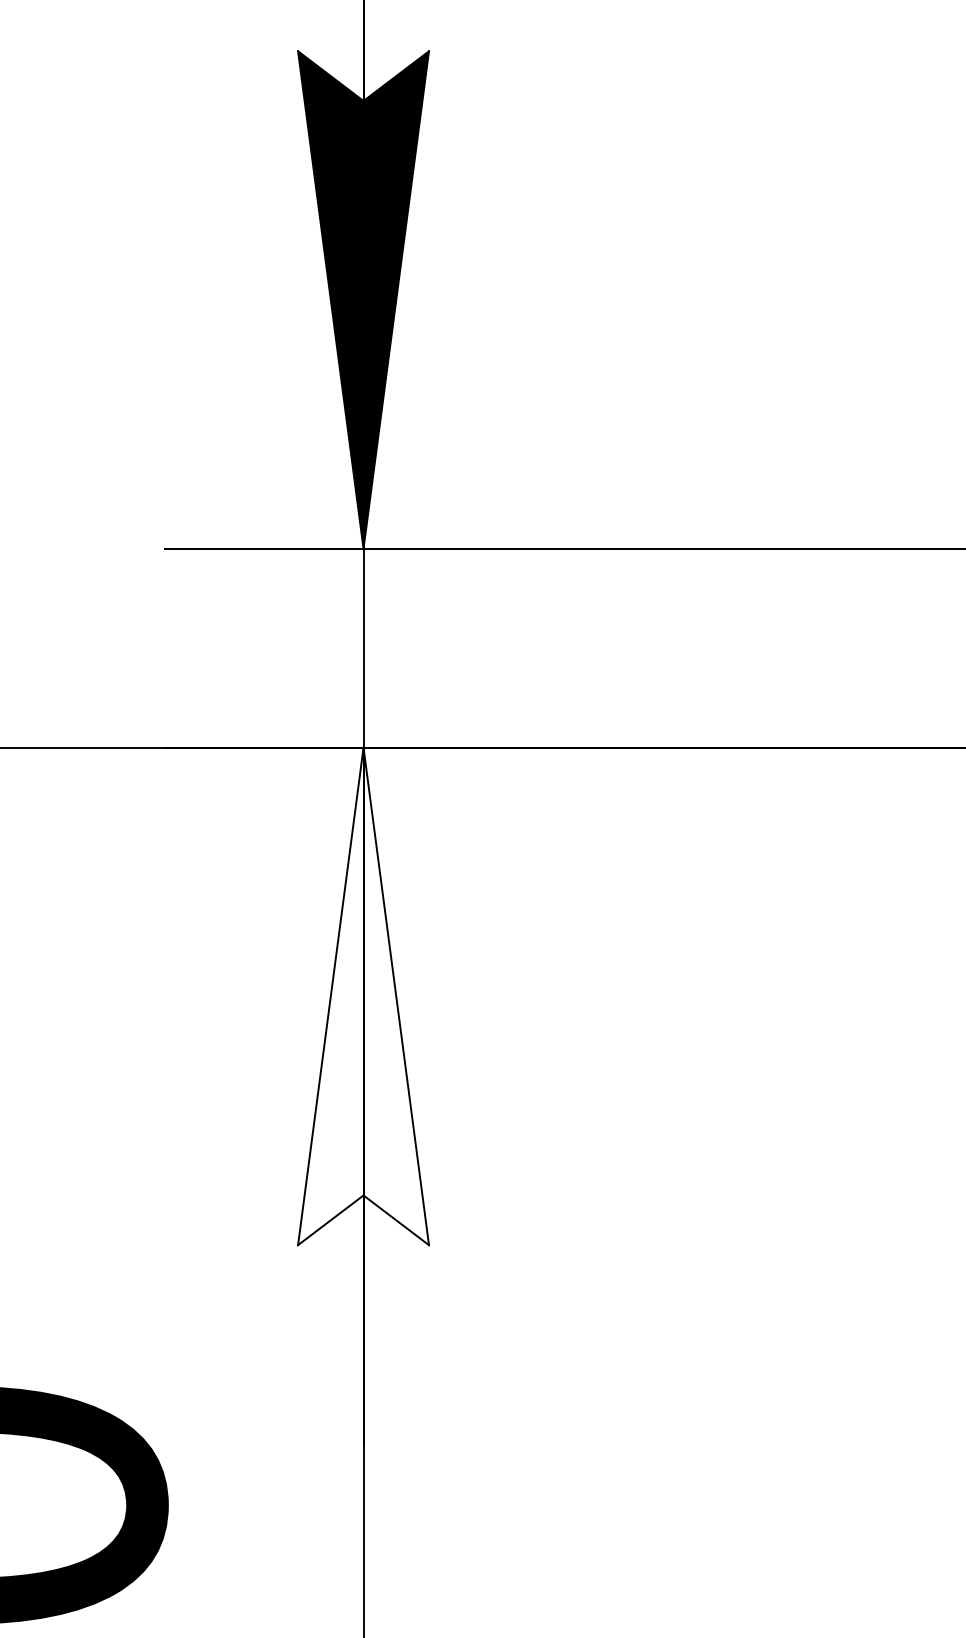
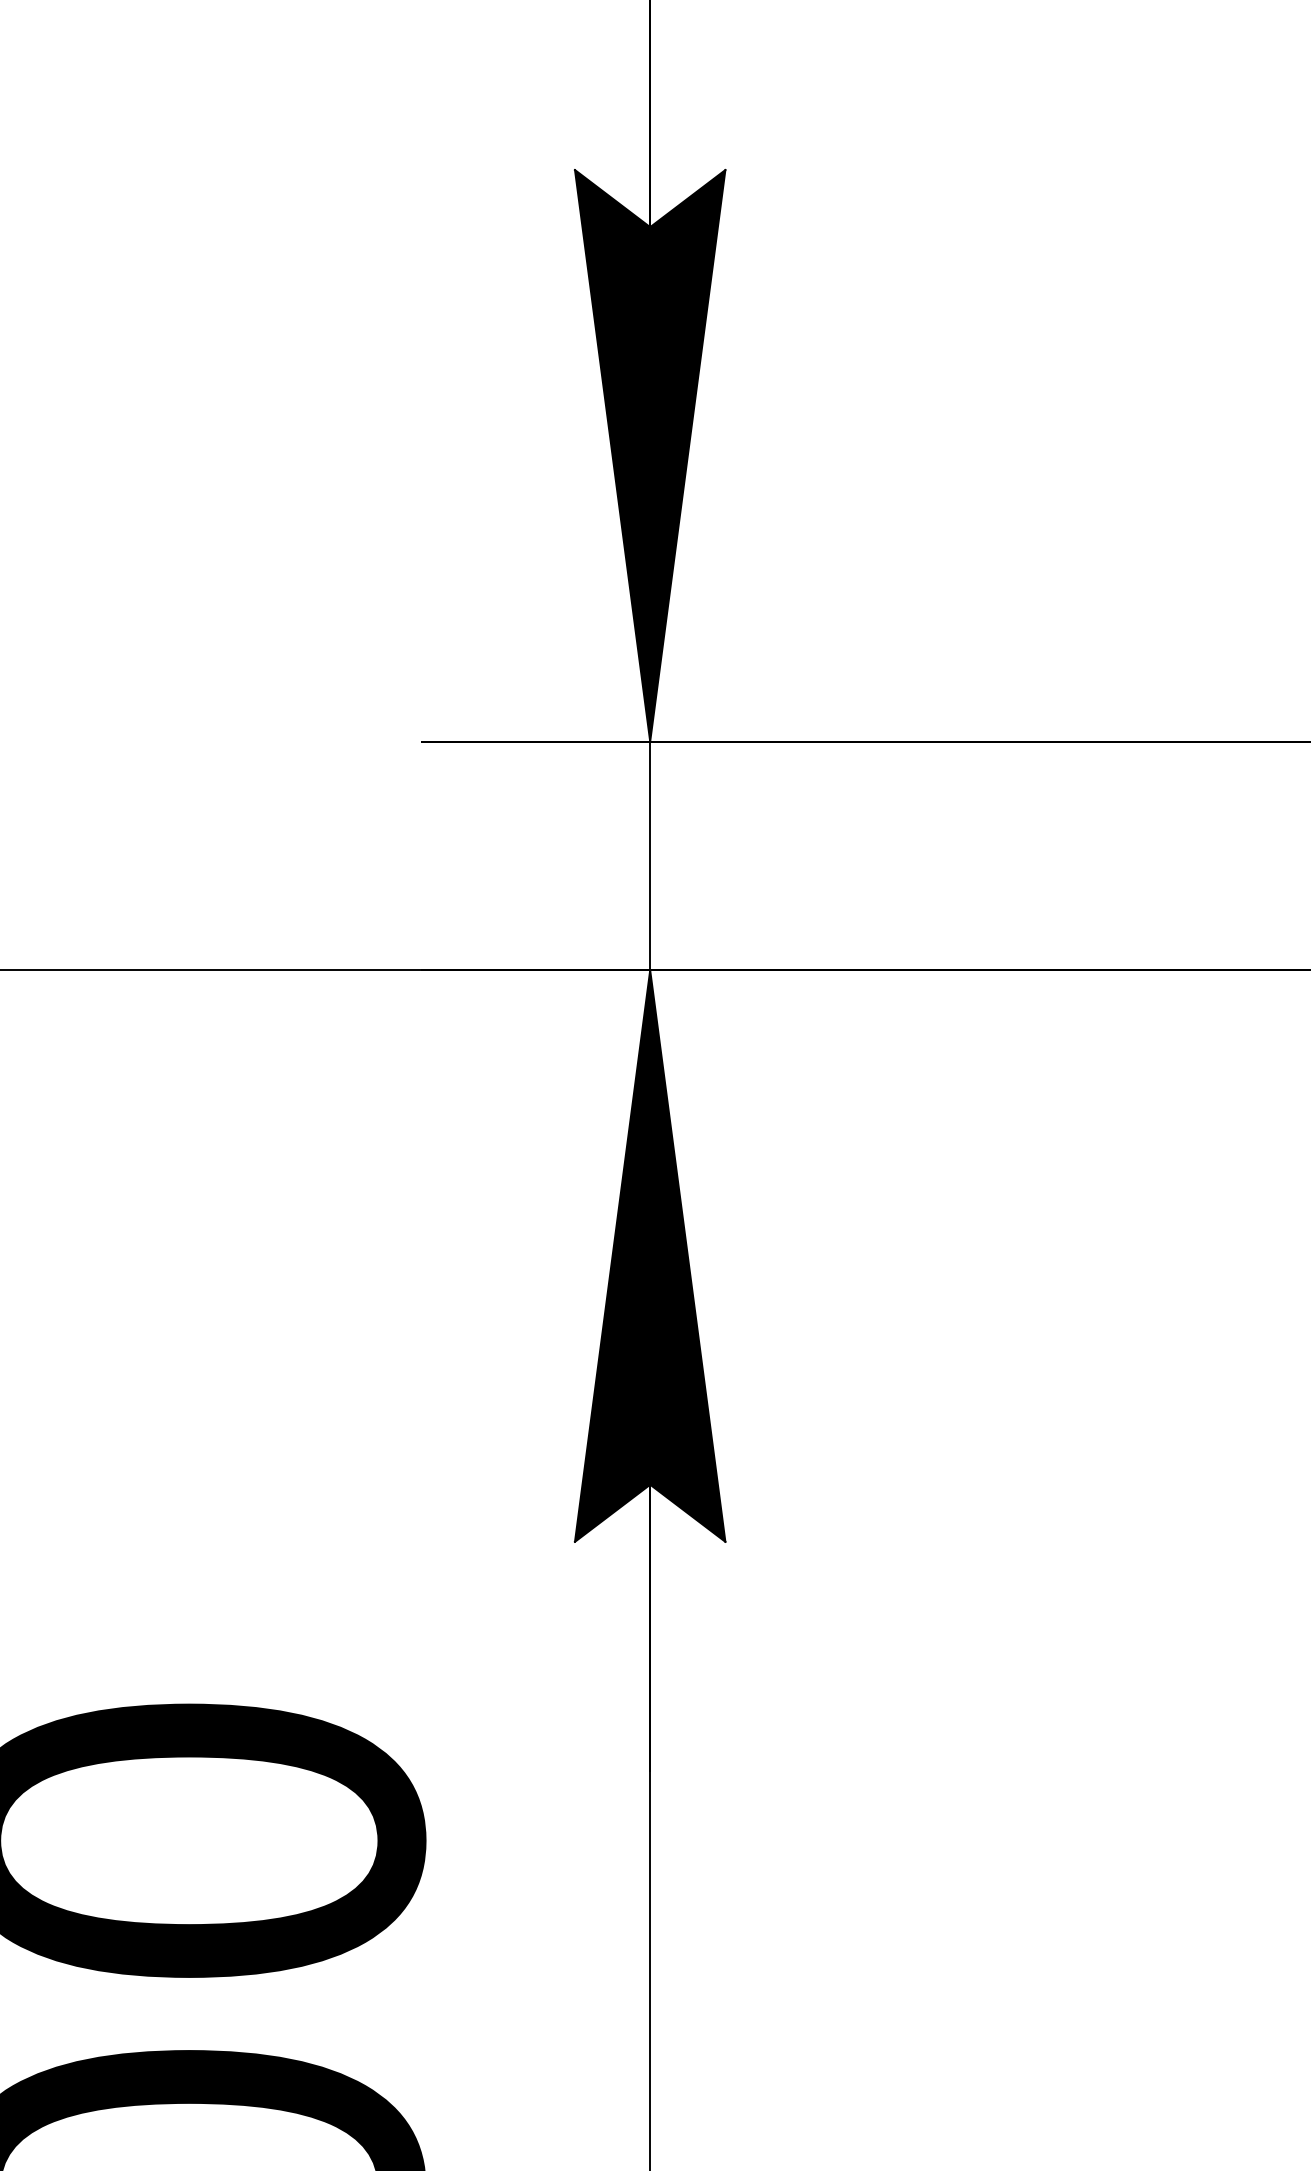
fill: (362, 995) -> (649, 1255), added

